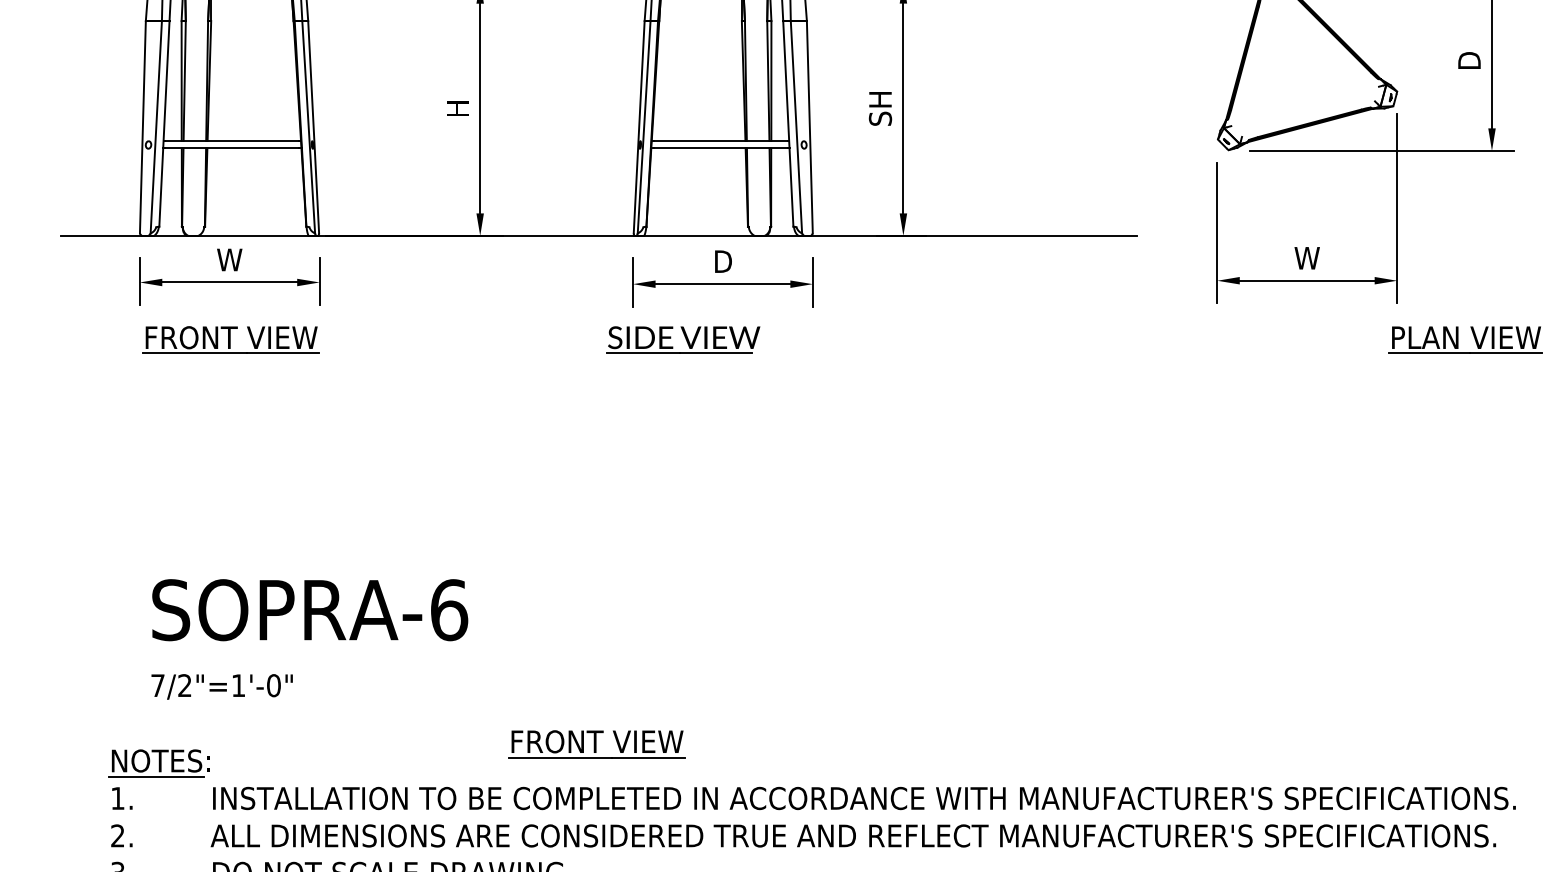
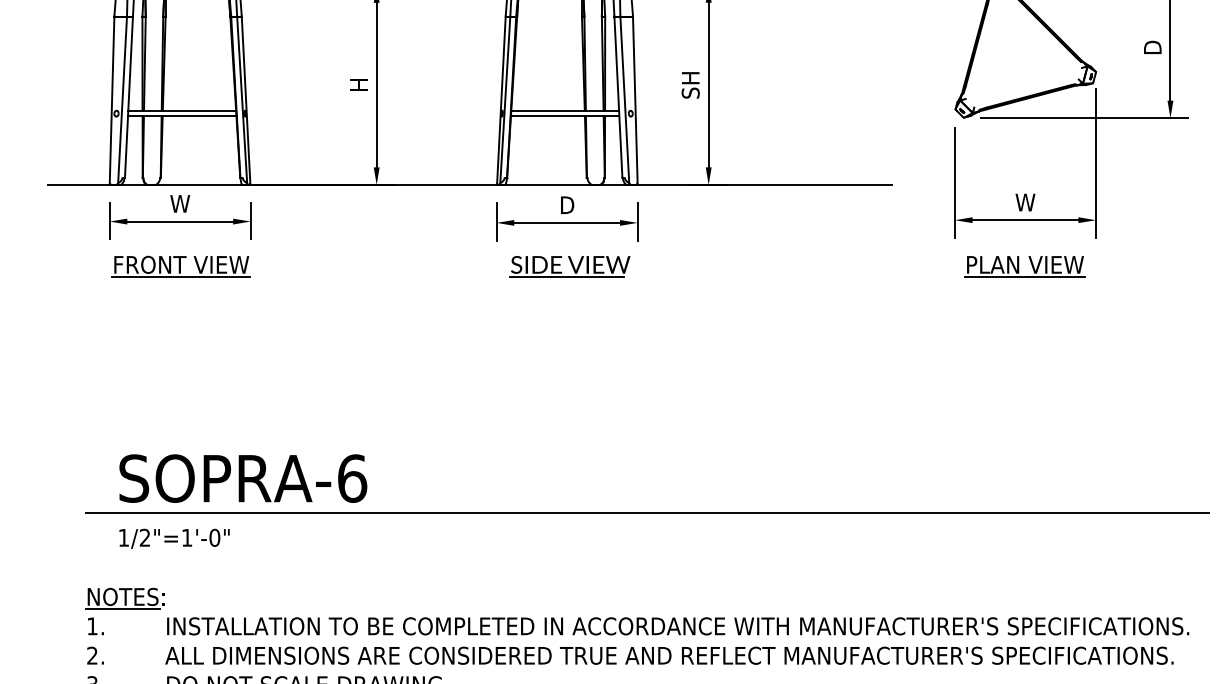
part: (682, 339) -> (569, 266), moved
part: (1465, 339) -> (1024, 266), moved
line: (825, 653) -> (647, 512), added
text: (157, 685) -> (123, 537), 7/2"=1'-0" -> 1/2"=1'-0"
part: (595, 743) -> (467, 583), removed

